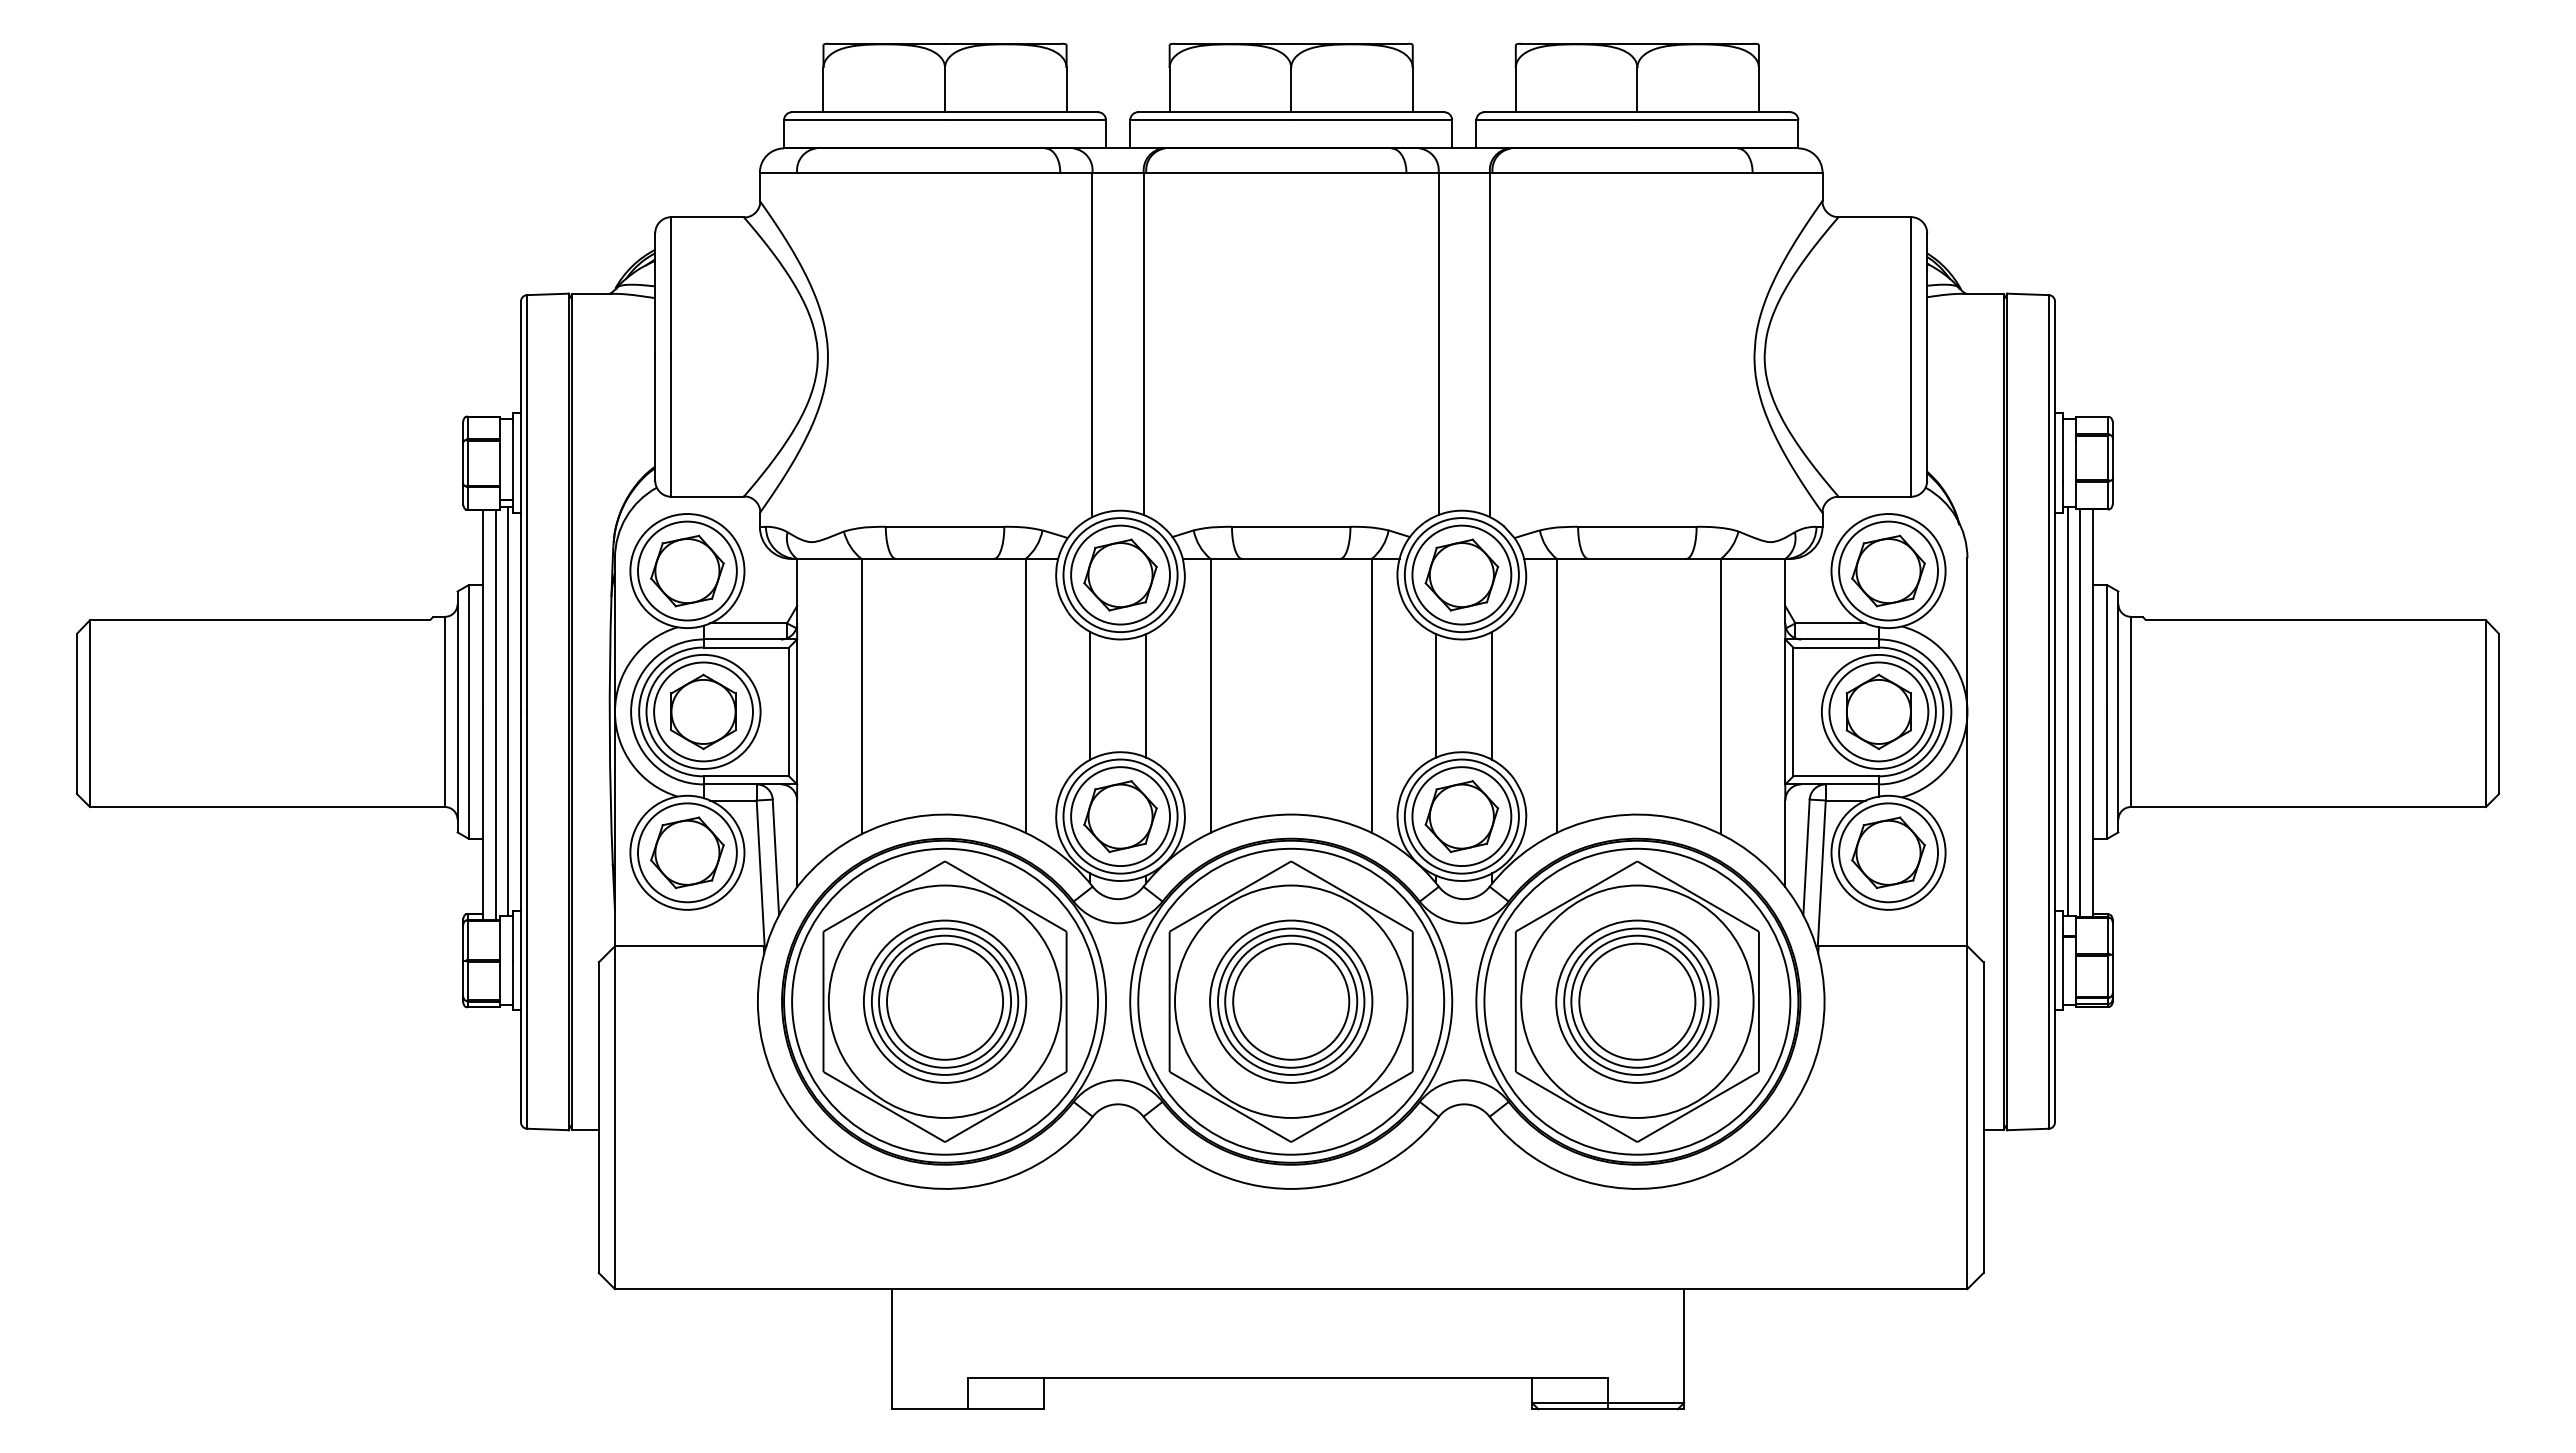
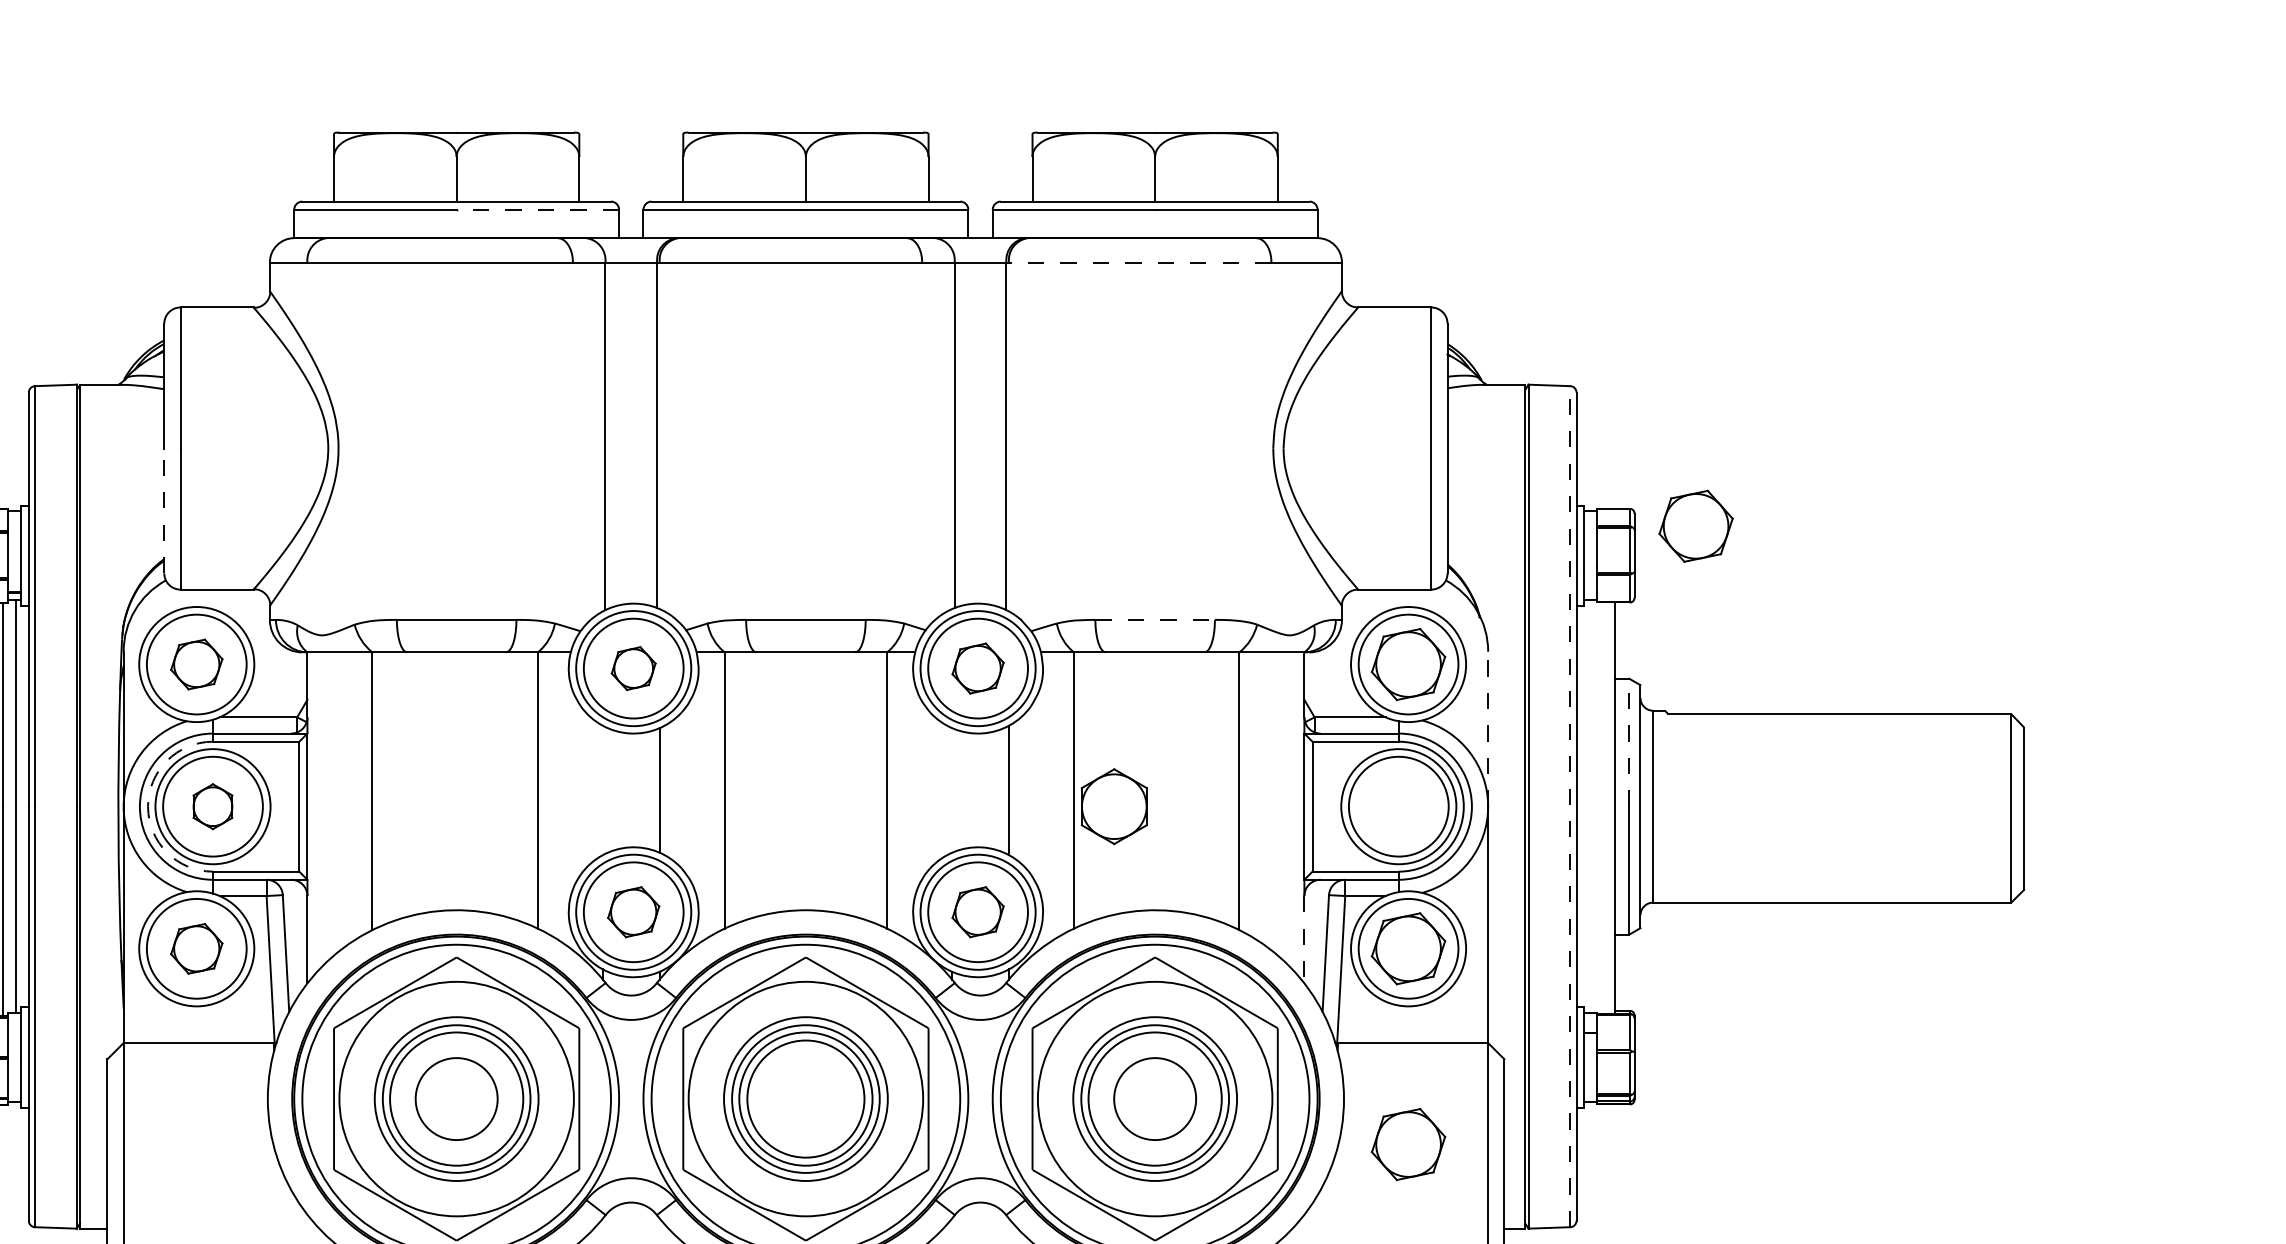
line: (1025, 120) -> (537, 209), solid -> dashed
line: (1622, 172) -> (1140, 262), solid -> dashed
line: (655, 418) -> (164, 510), solid -> dashed
part: (2173, 433) -> (1696, 525), added
line: (1637, 526) -> (1155, 619), solid -> dashed
part: (687, 570) -> (196, 663), size x0.7
part: (1120, 574) -> (633, 668), size x0.6
part: (1461, 574) -> (977, 668), size x0.7
line: (1967, 635) -> (1488, 729), solid -> dashed
line: (2107, 648) -> (1629, 742), solid -> dashed
line: (1089, 695) -> (602, 790), removed
line: (1436, 695) -> (952, 790), removed
arc: (639, 711) -> (148, 806), solid -> dashed
part: (703, 711) -> (212, 806), size x0.6
part: (1878, 711) -> (1113, 806), moved
line: (2048, 711) -> (1569, 806), solid -> dashed
line: (2067, 711) -> (1589, 806), removed
line: (2080, 713) -> (1602, 808), removed
part: (1120, 816) -> (633, 912), size x0.7
part: (1461, 816) -> (977, 912), size x0.7
line: (1785, 844) -> (1304, 940), solid -> dashed
part: (687, 852) -> (196, 948), size x0.7
circle: (945, 1001) -> (457, 1098), size x0.7
circle: (1637, 1001) -> (1155, 1098), size x0.7
part: (1888, 1046) -> (1408, 1144), added

